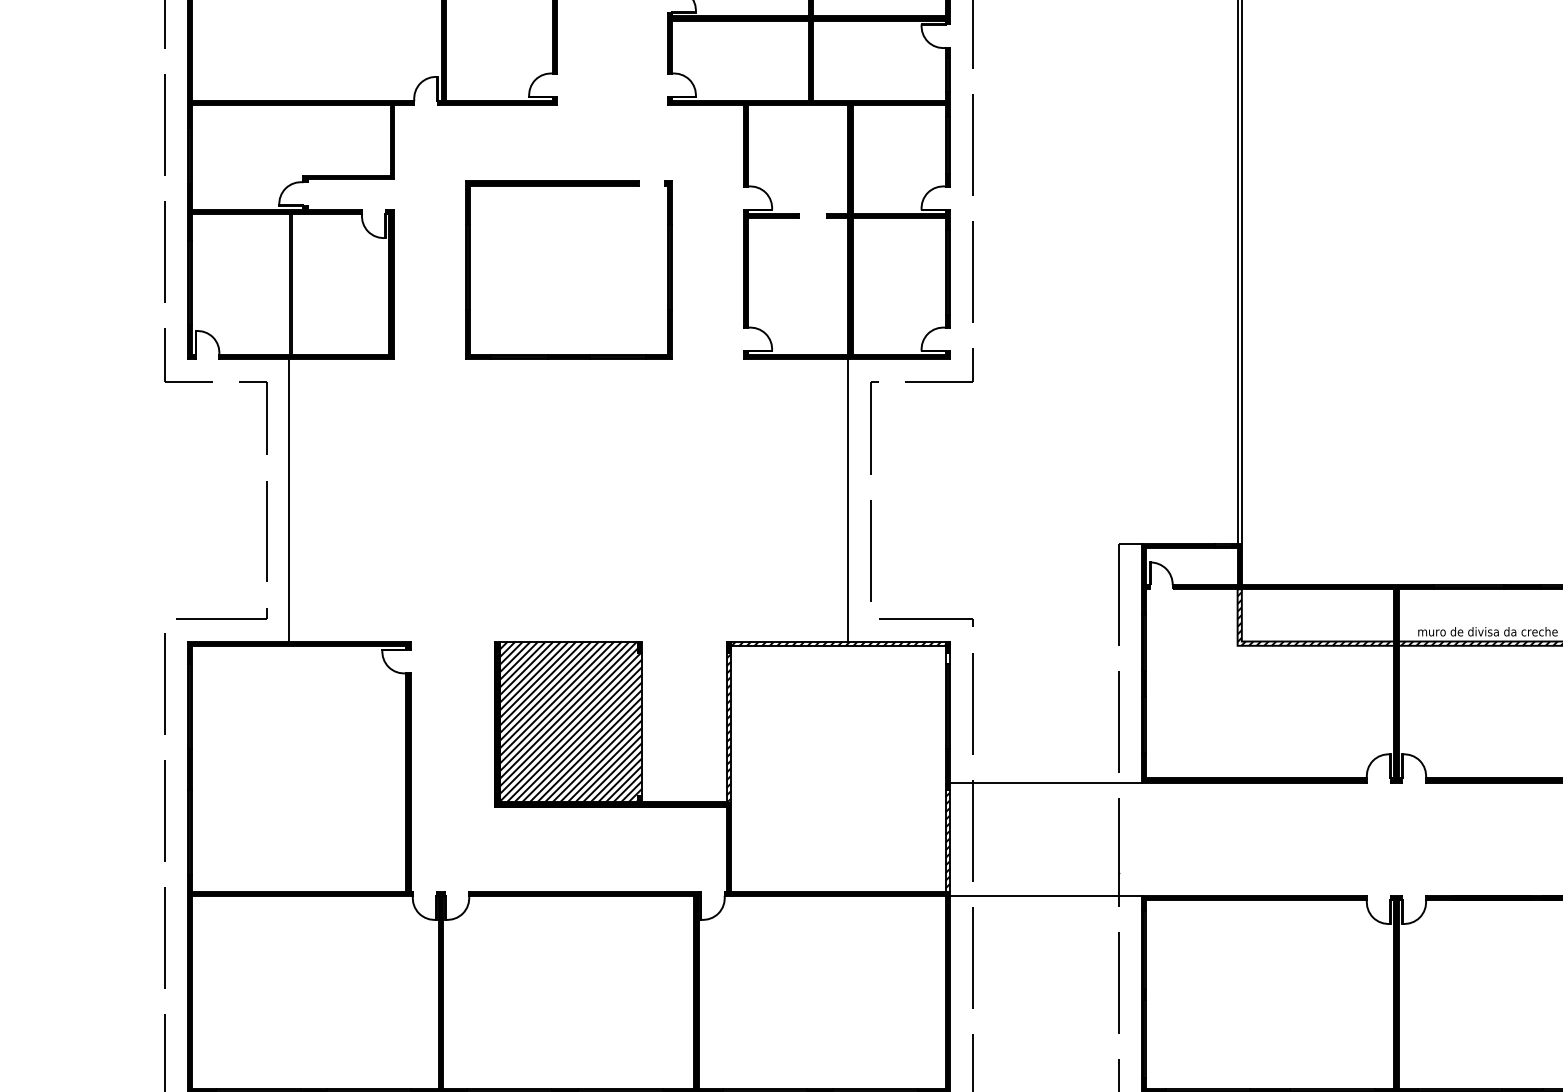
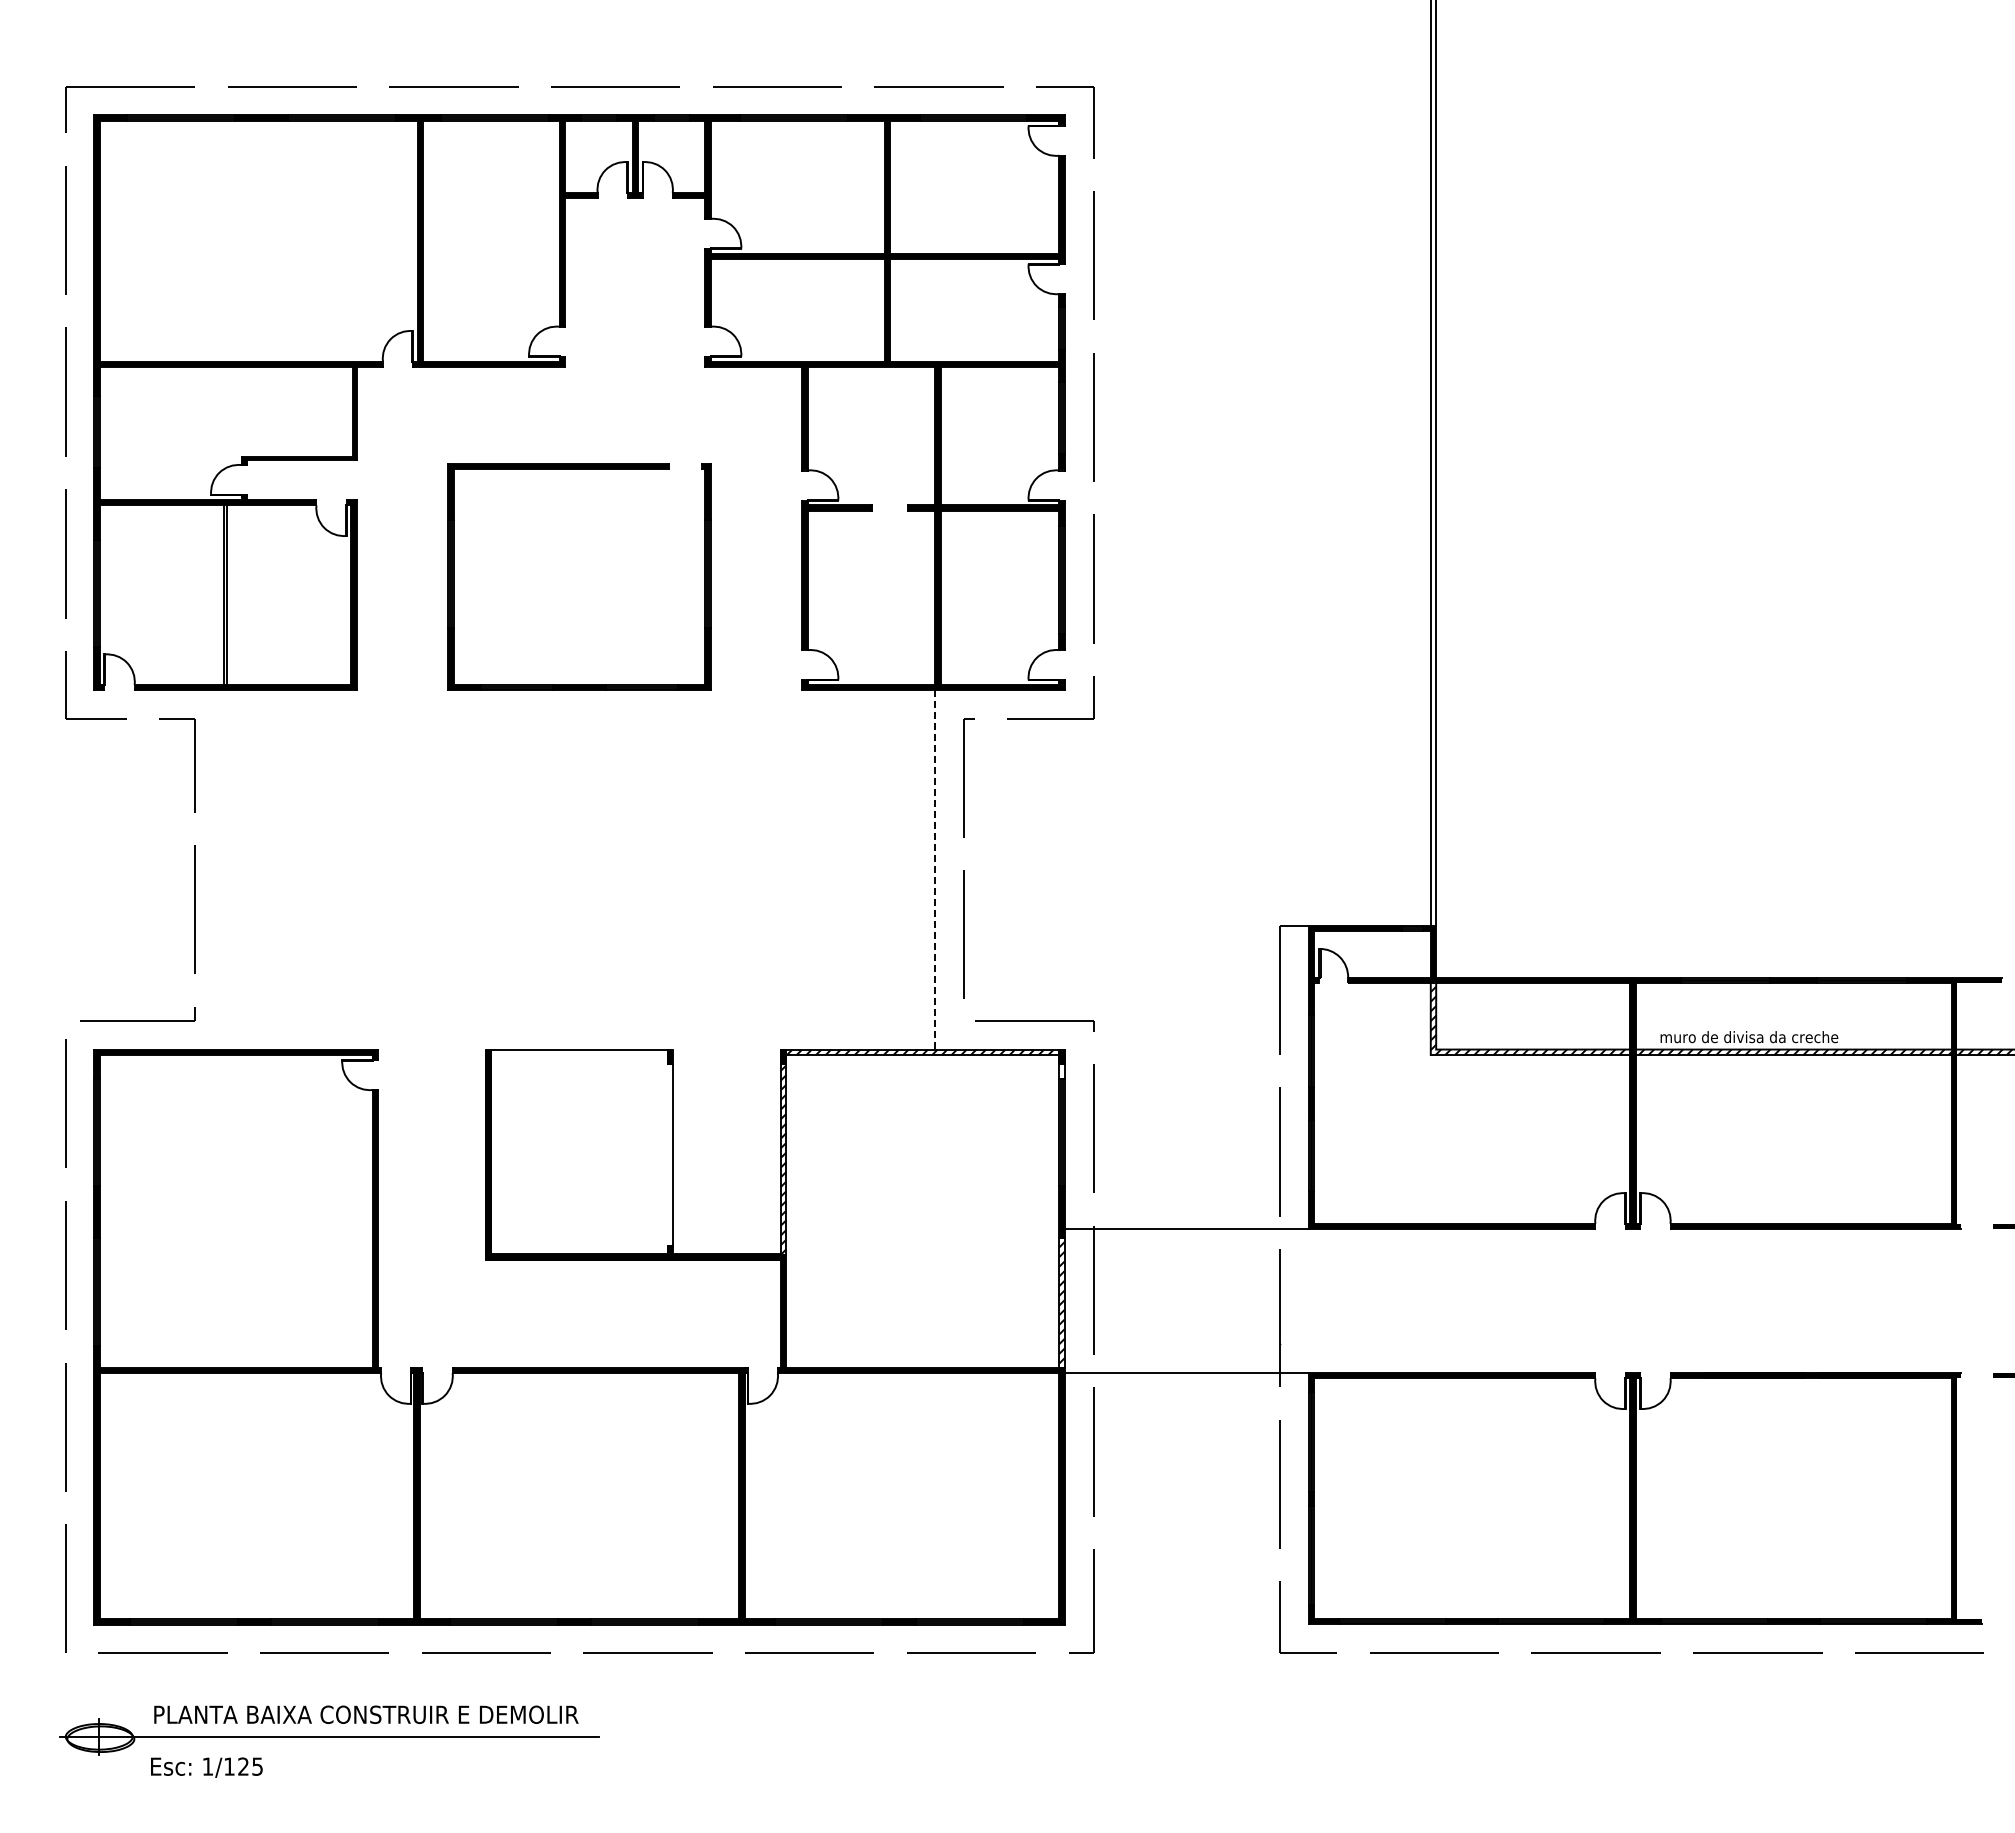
line: (289, 500) -> (223, 869), removed
line: (848, 500) -> (935, 870), solid -> dashed
hatch: (570, 721) -> (581, 1151), removed

